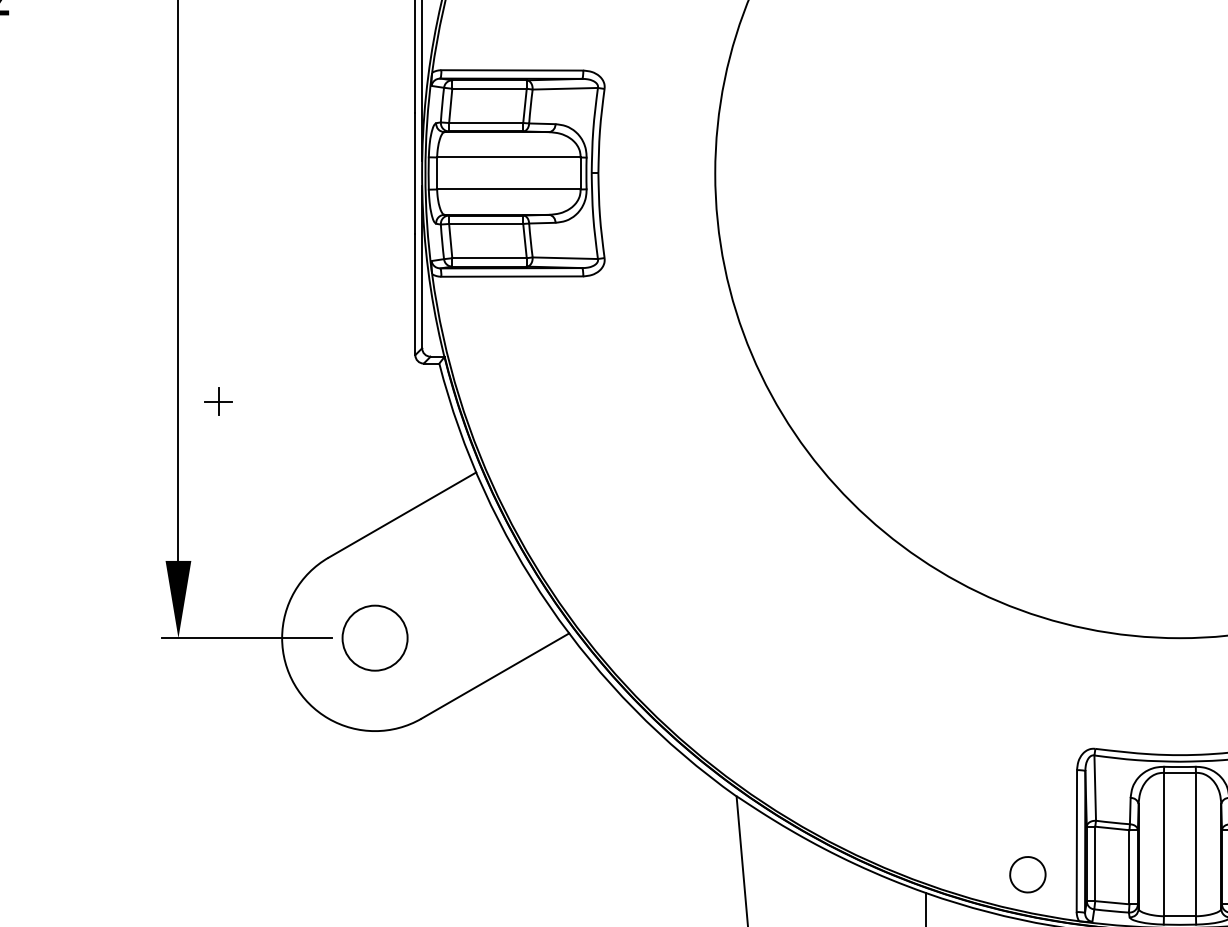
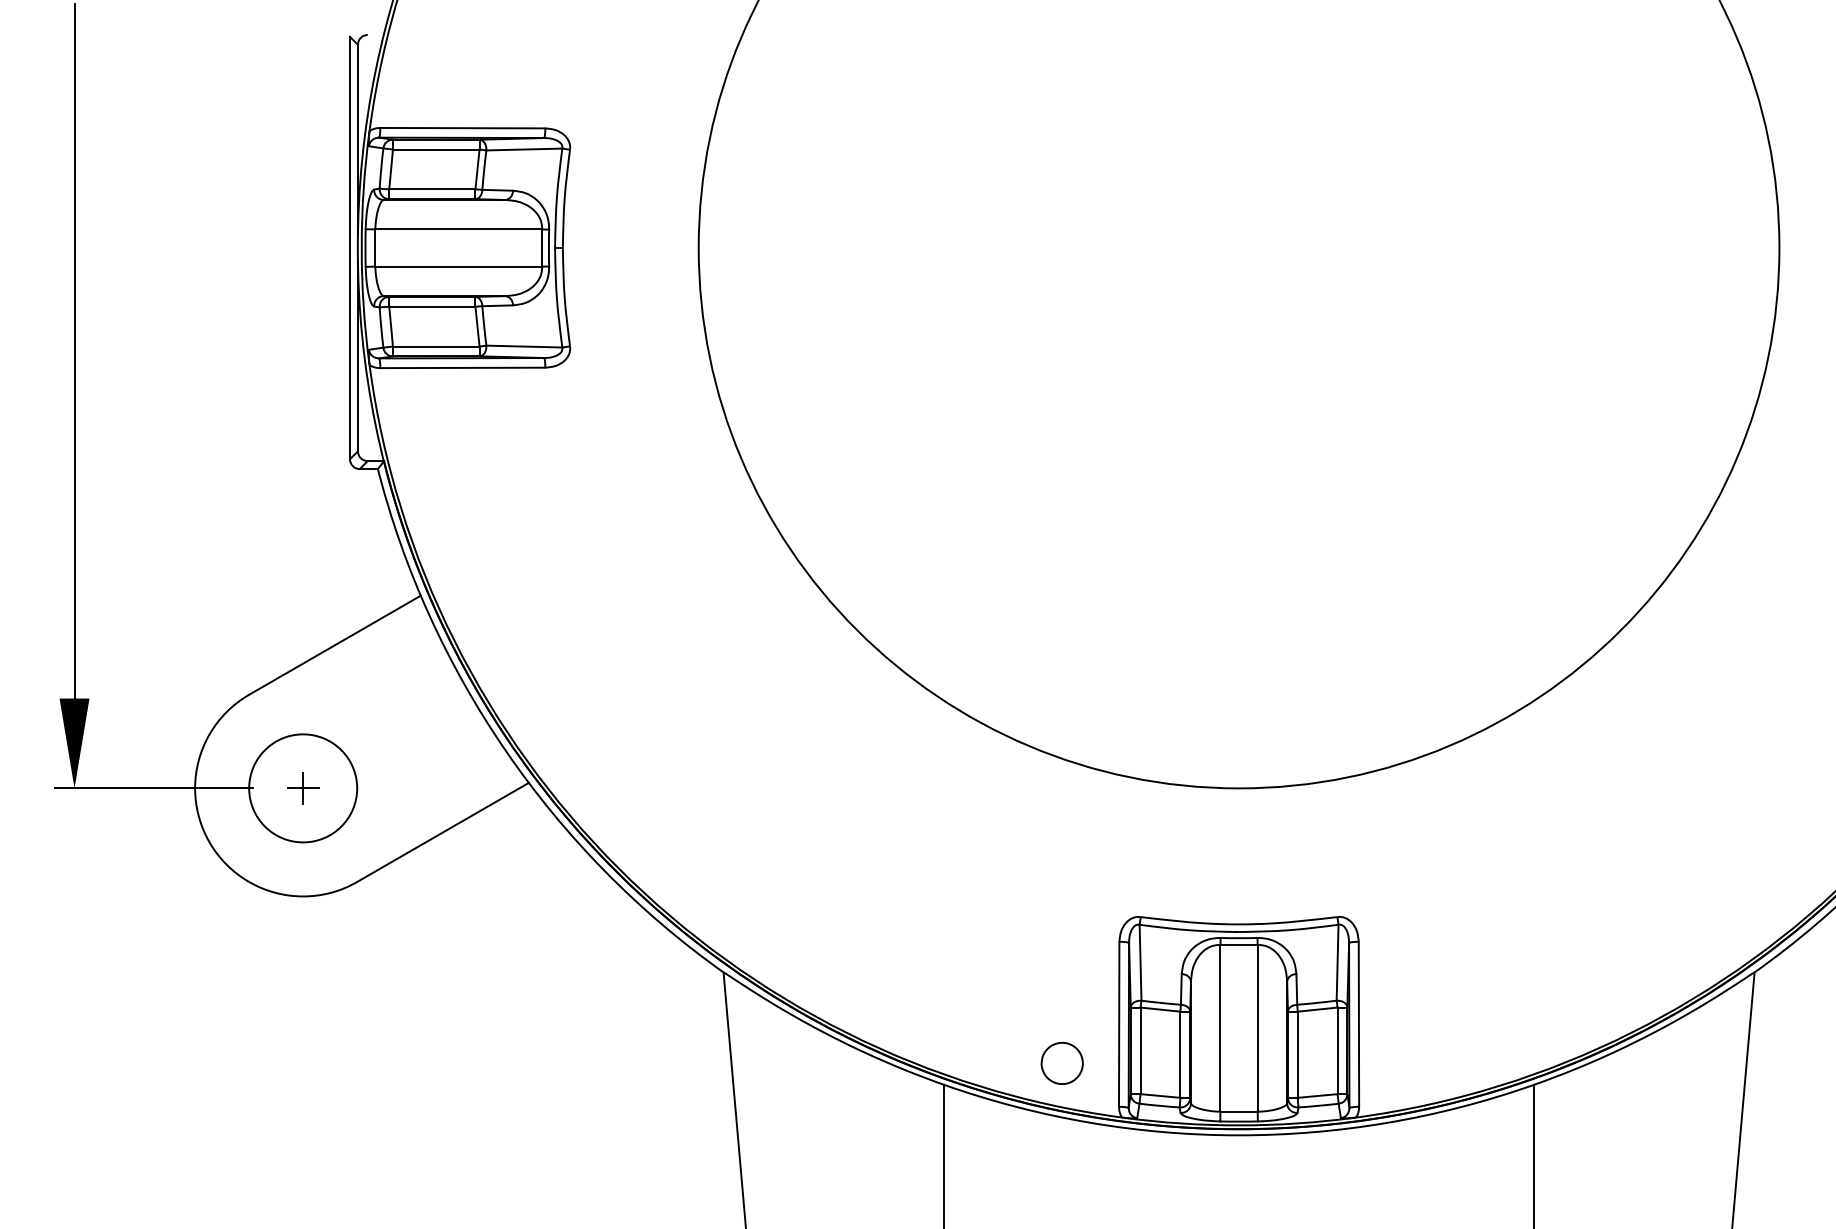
part: (218, 401) -> (303, 788), moved
circle: (375, 638) -> (303, 788), size x1.43

